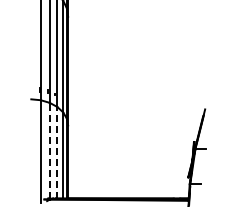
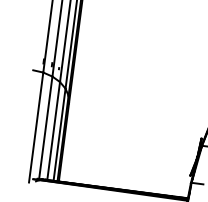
line: (49, 150) -> (45, 127), dashed -> solid
line: (57, 152) -> (53, 130), dashed -> solid

